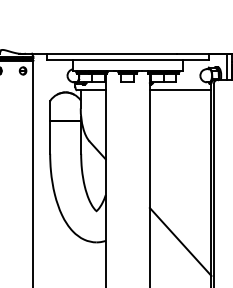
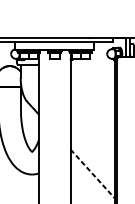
line: (180, 90) -> (92, 64), removed
line: (180, 242) -> (92, 174), solid -> dashed

